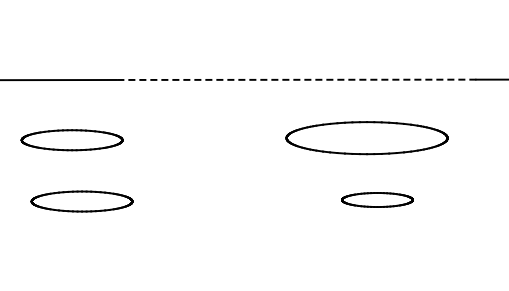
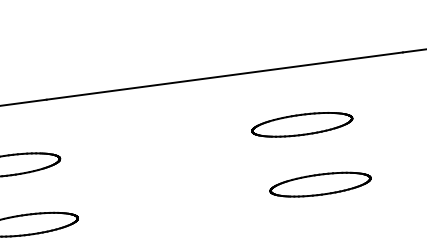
line: (296, 79) -> (224, 75), dashed -> solid
part: (366, 138) -> (301, 125), size x0.62
part: (377, 199) -> (320, 184), size x1.43

